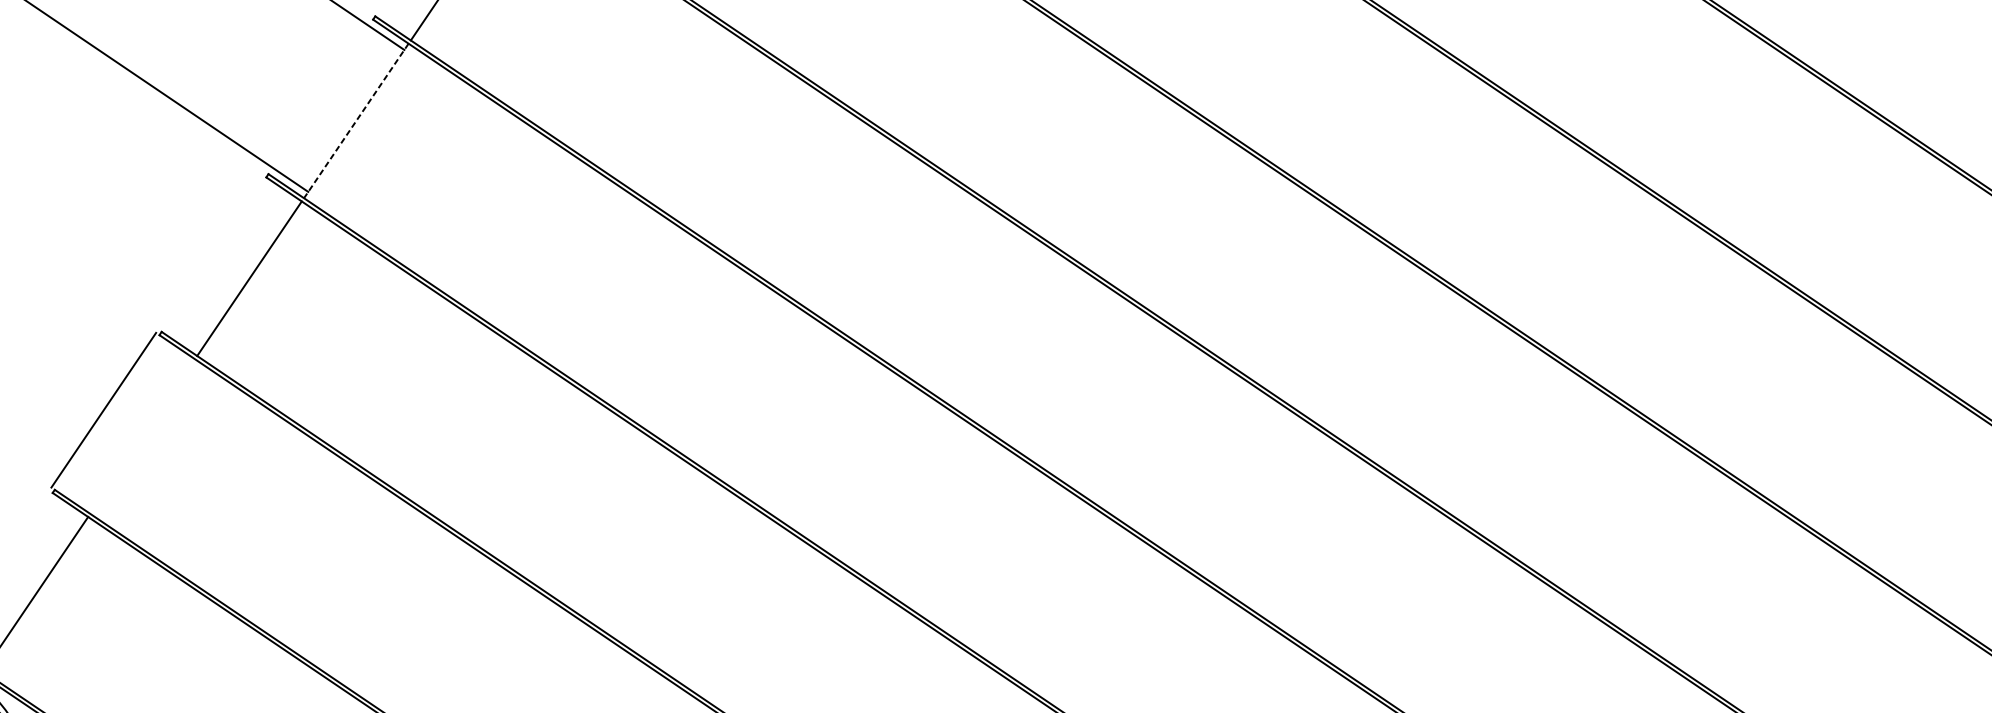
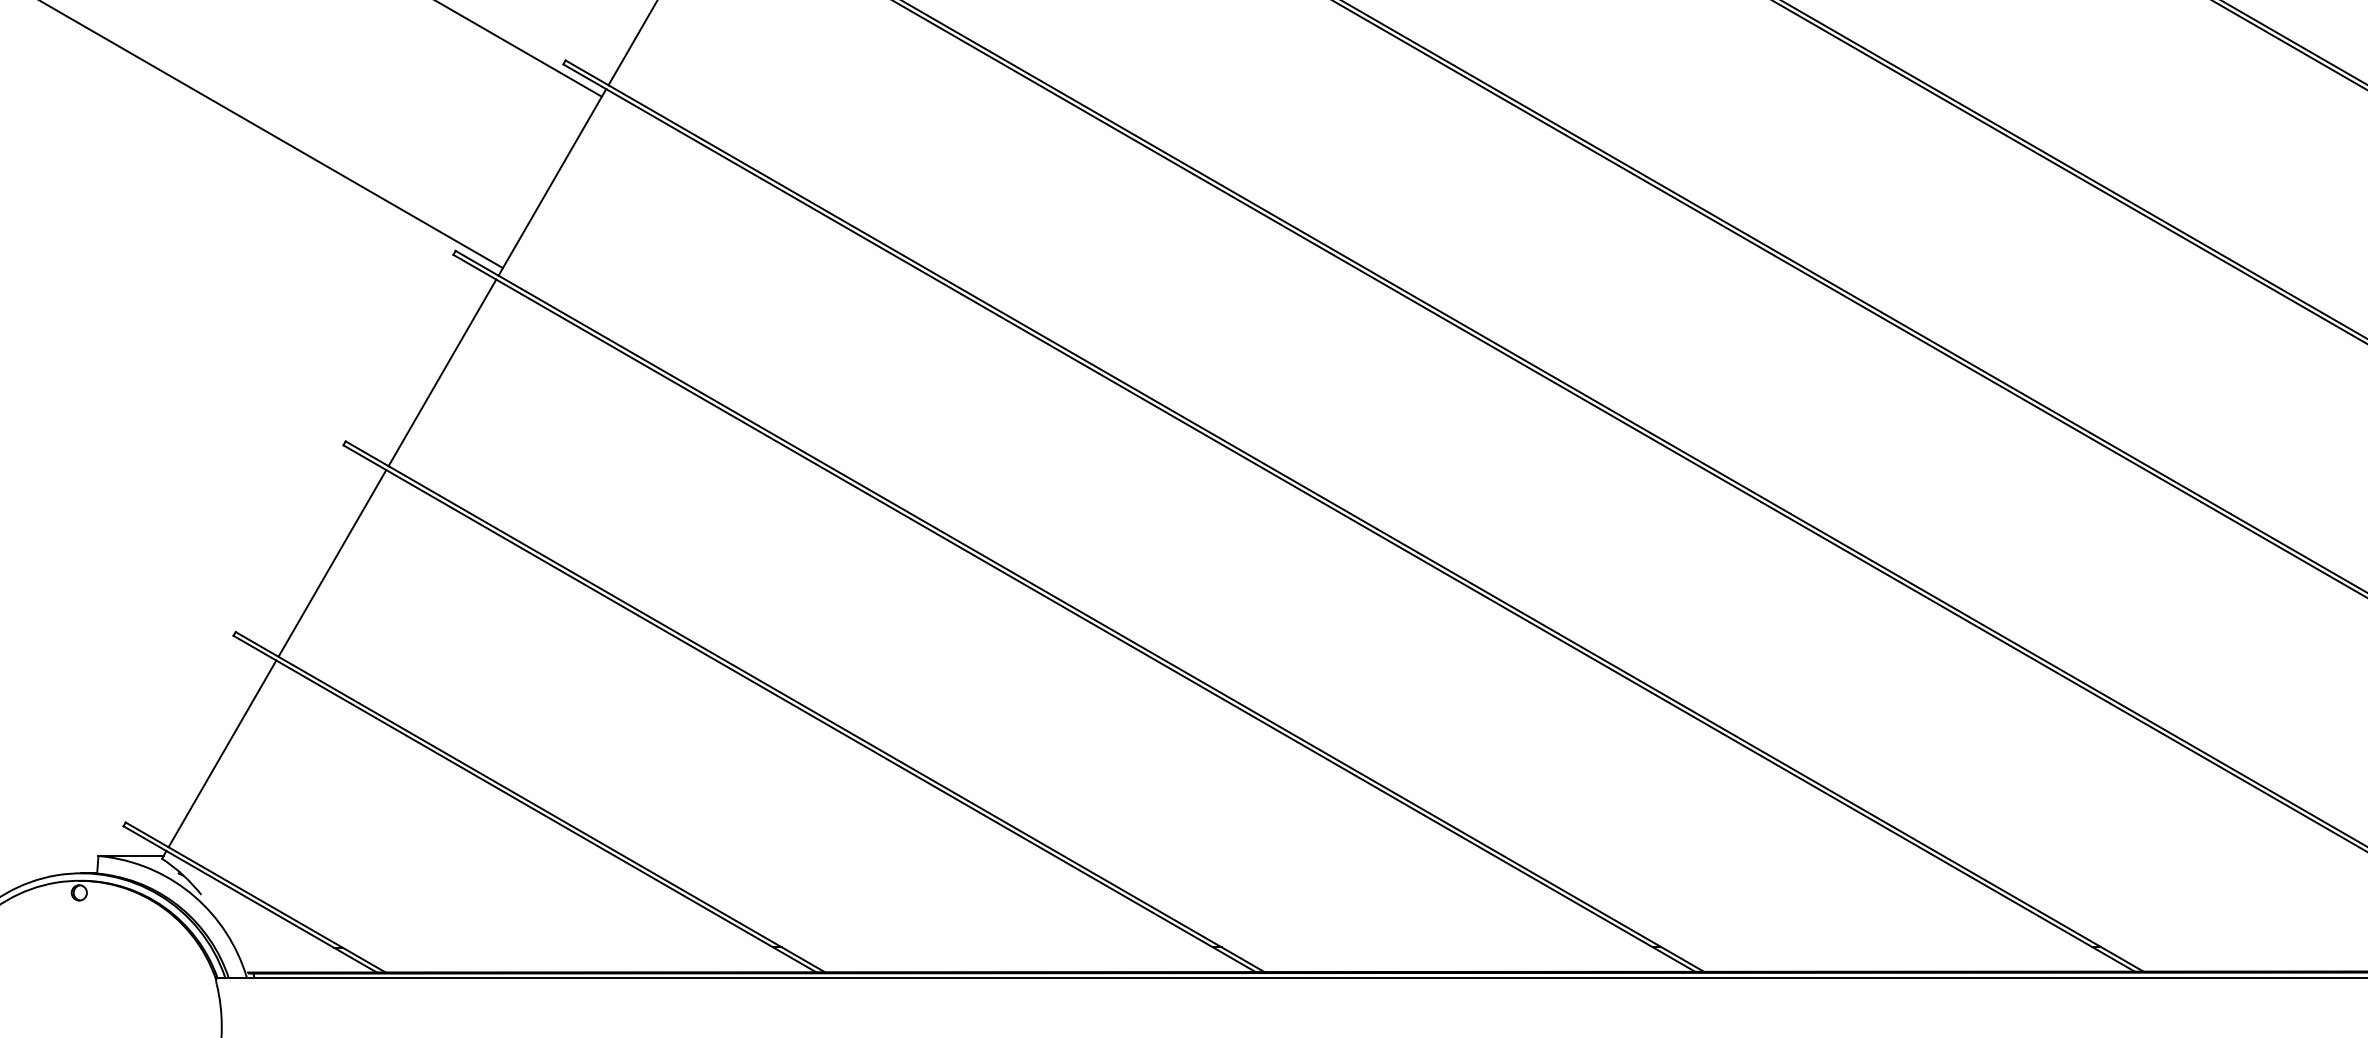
line: (356, 121) -> (552, 182), dashed -> solid
line: (103, 409) -> (332, 562), moved

